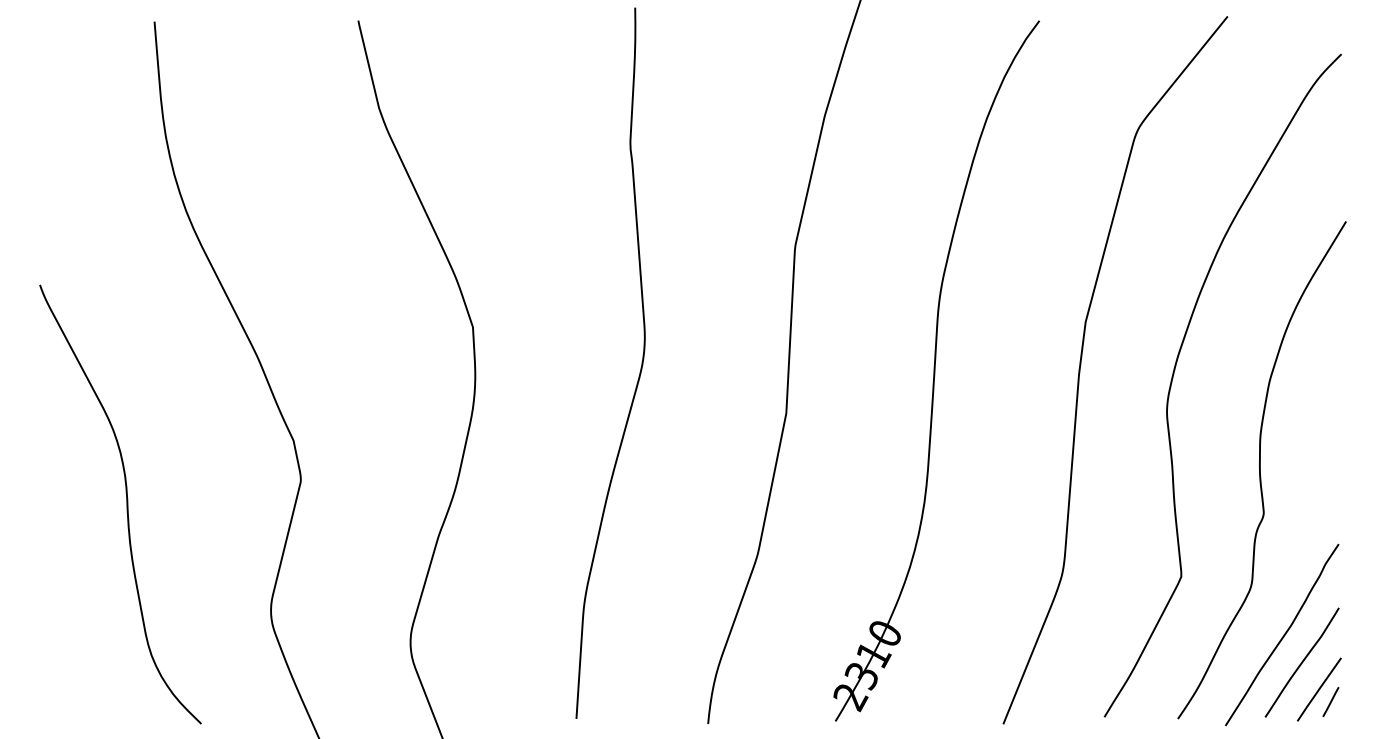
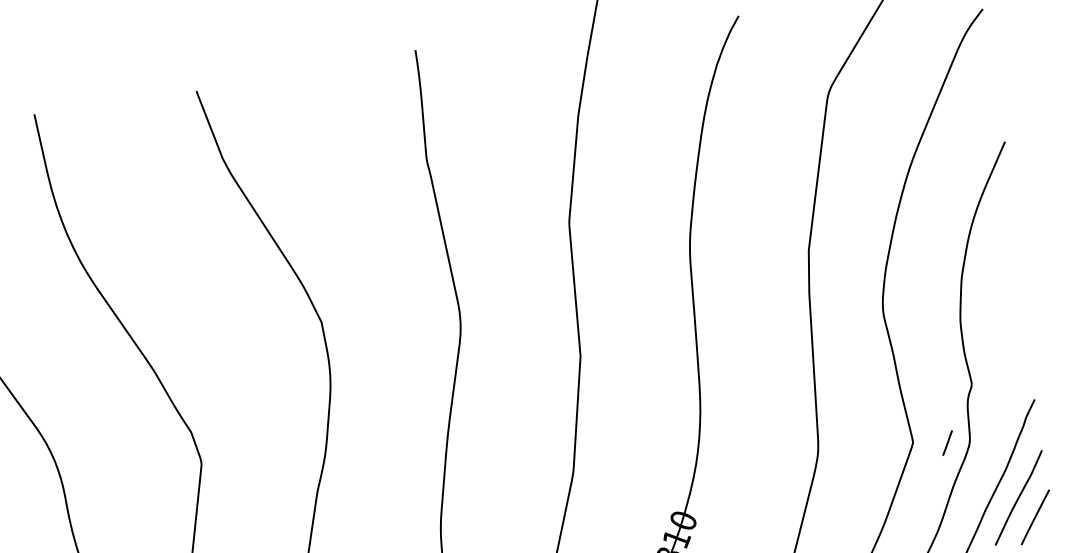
line: (1330, 701) -> (947, 442), moved

